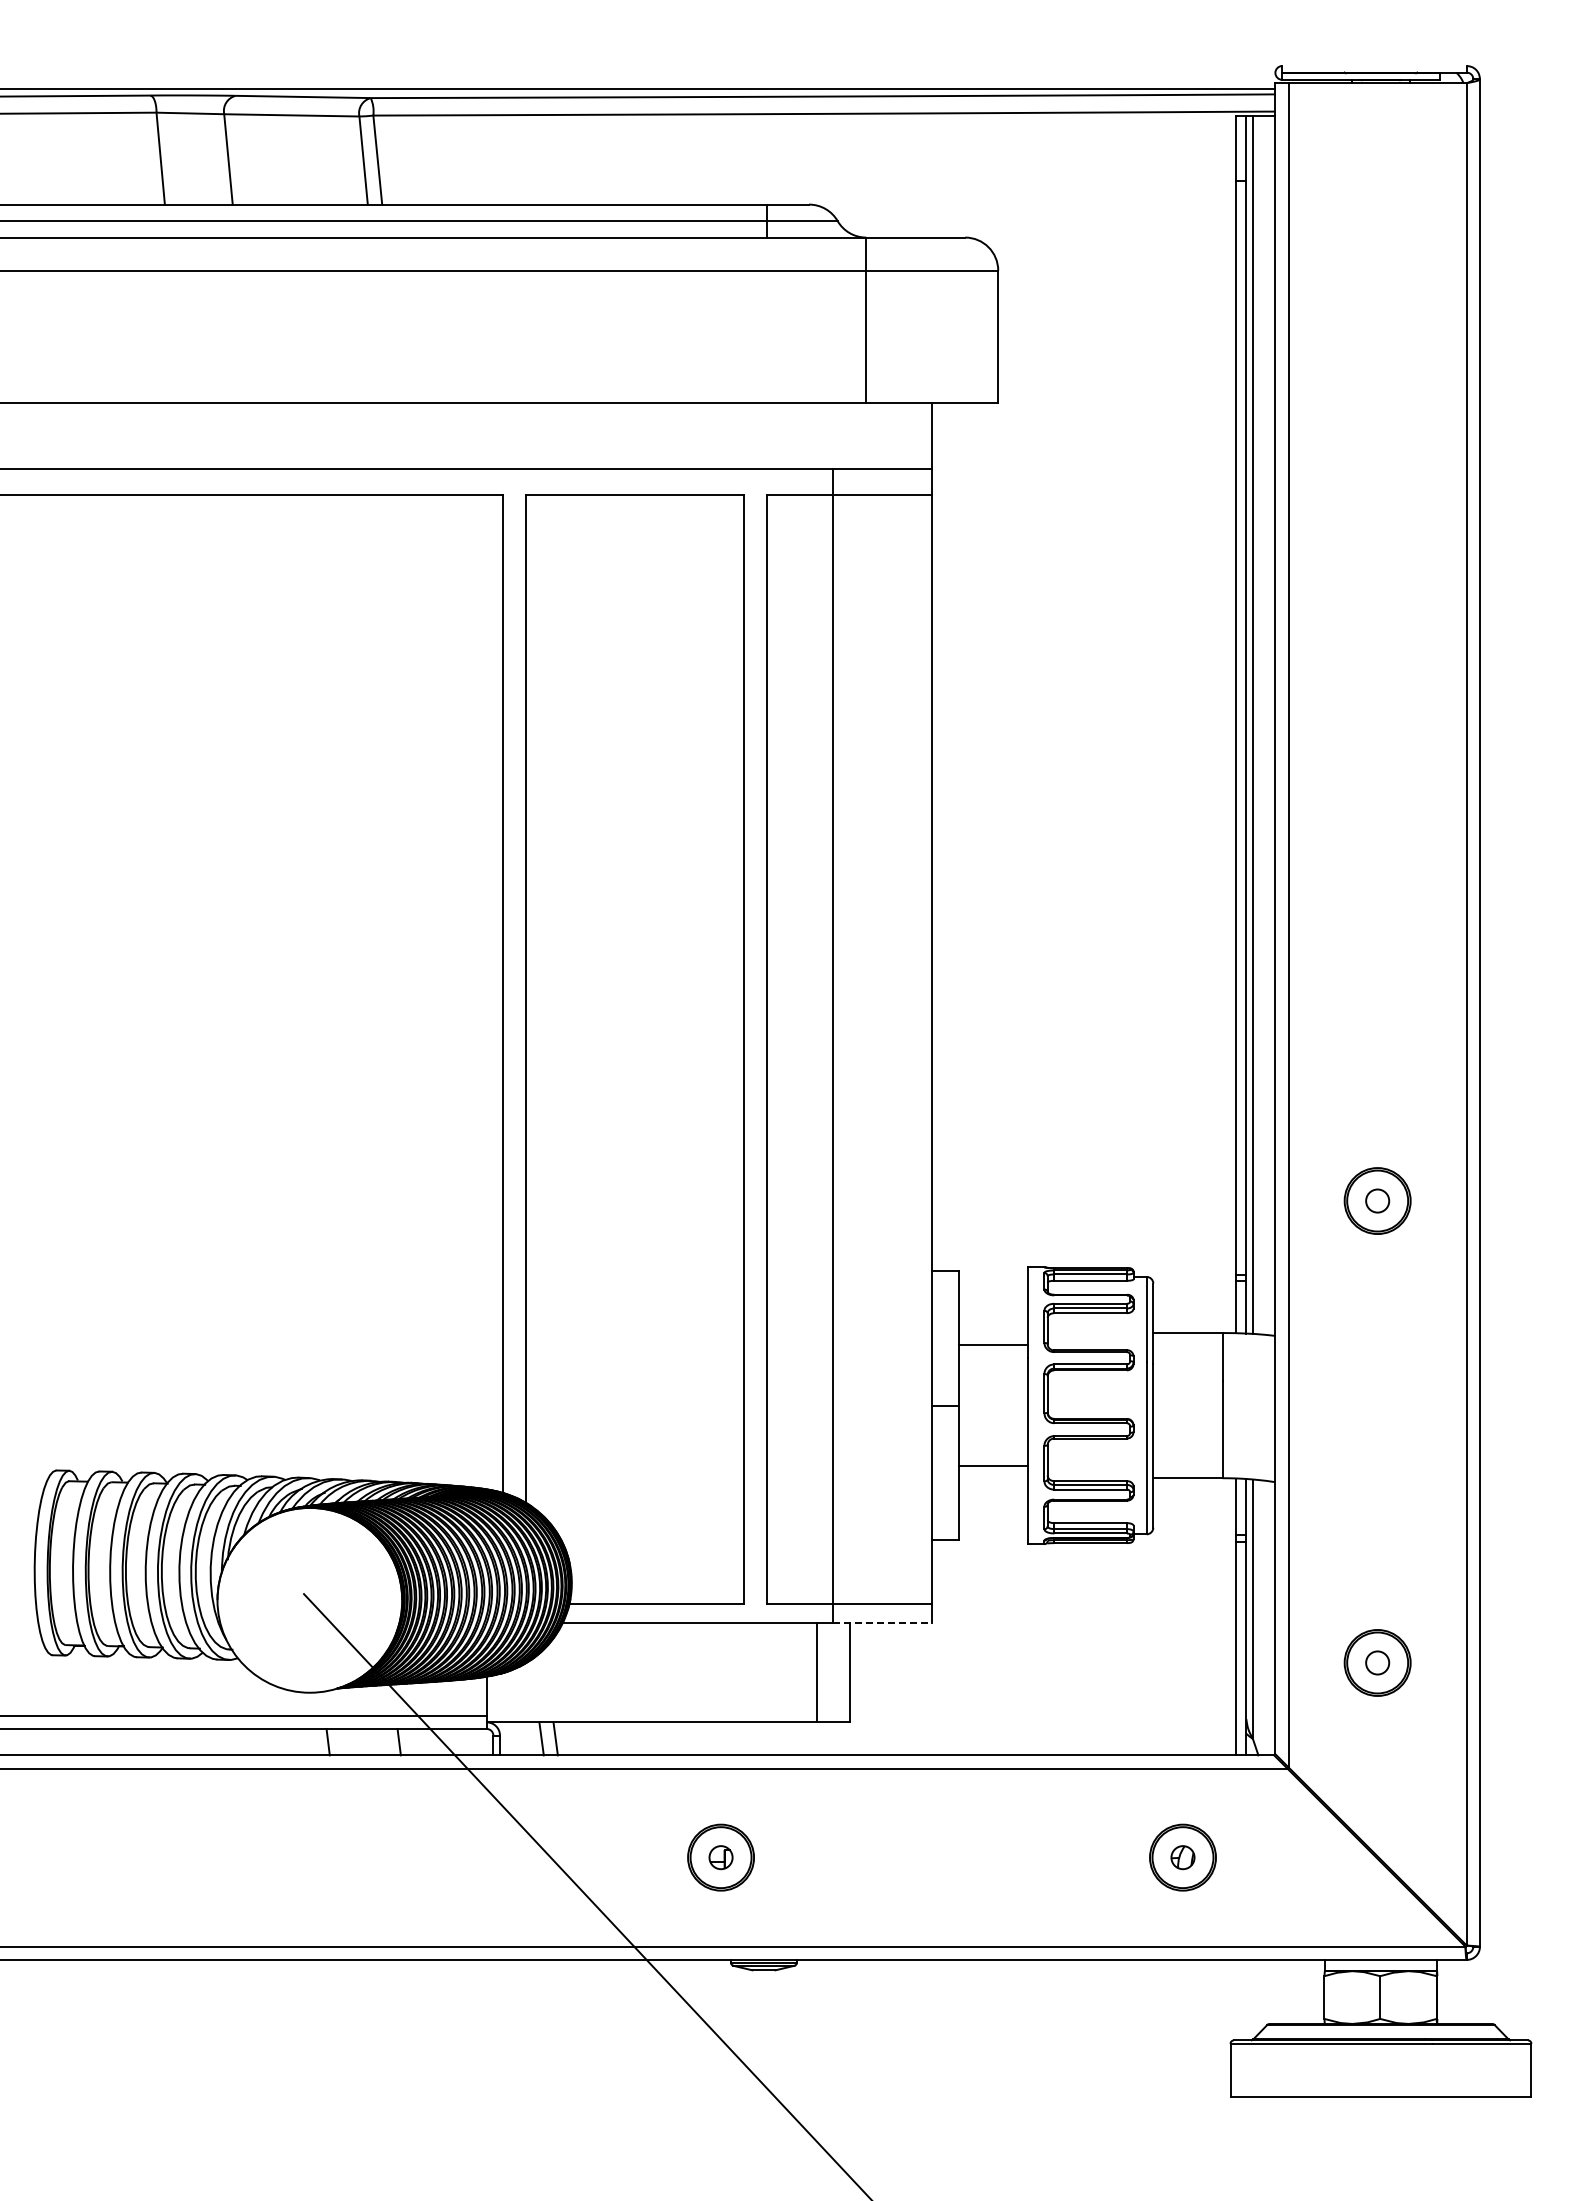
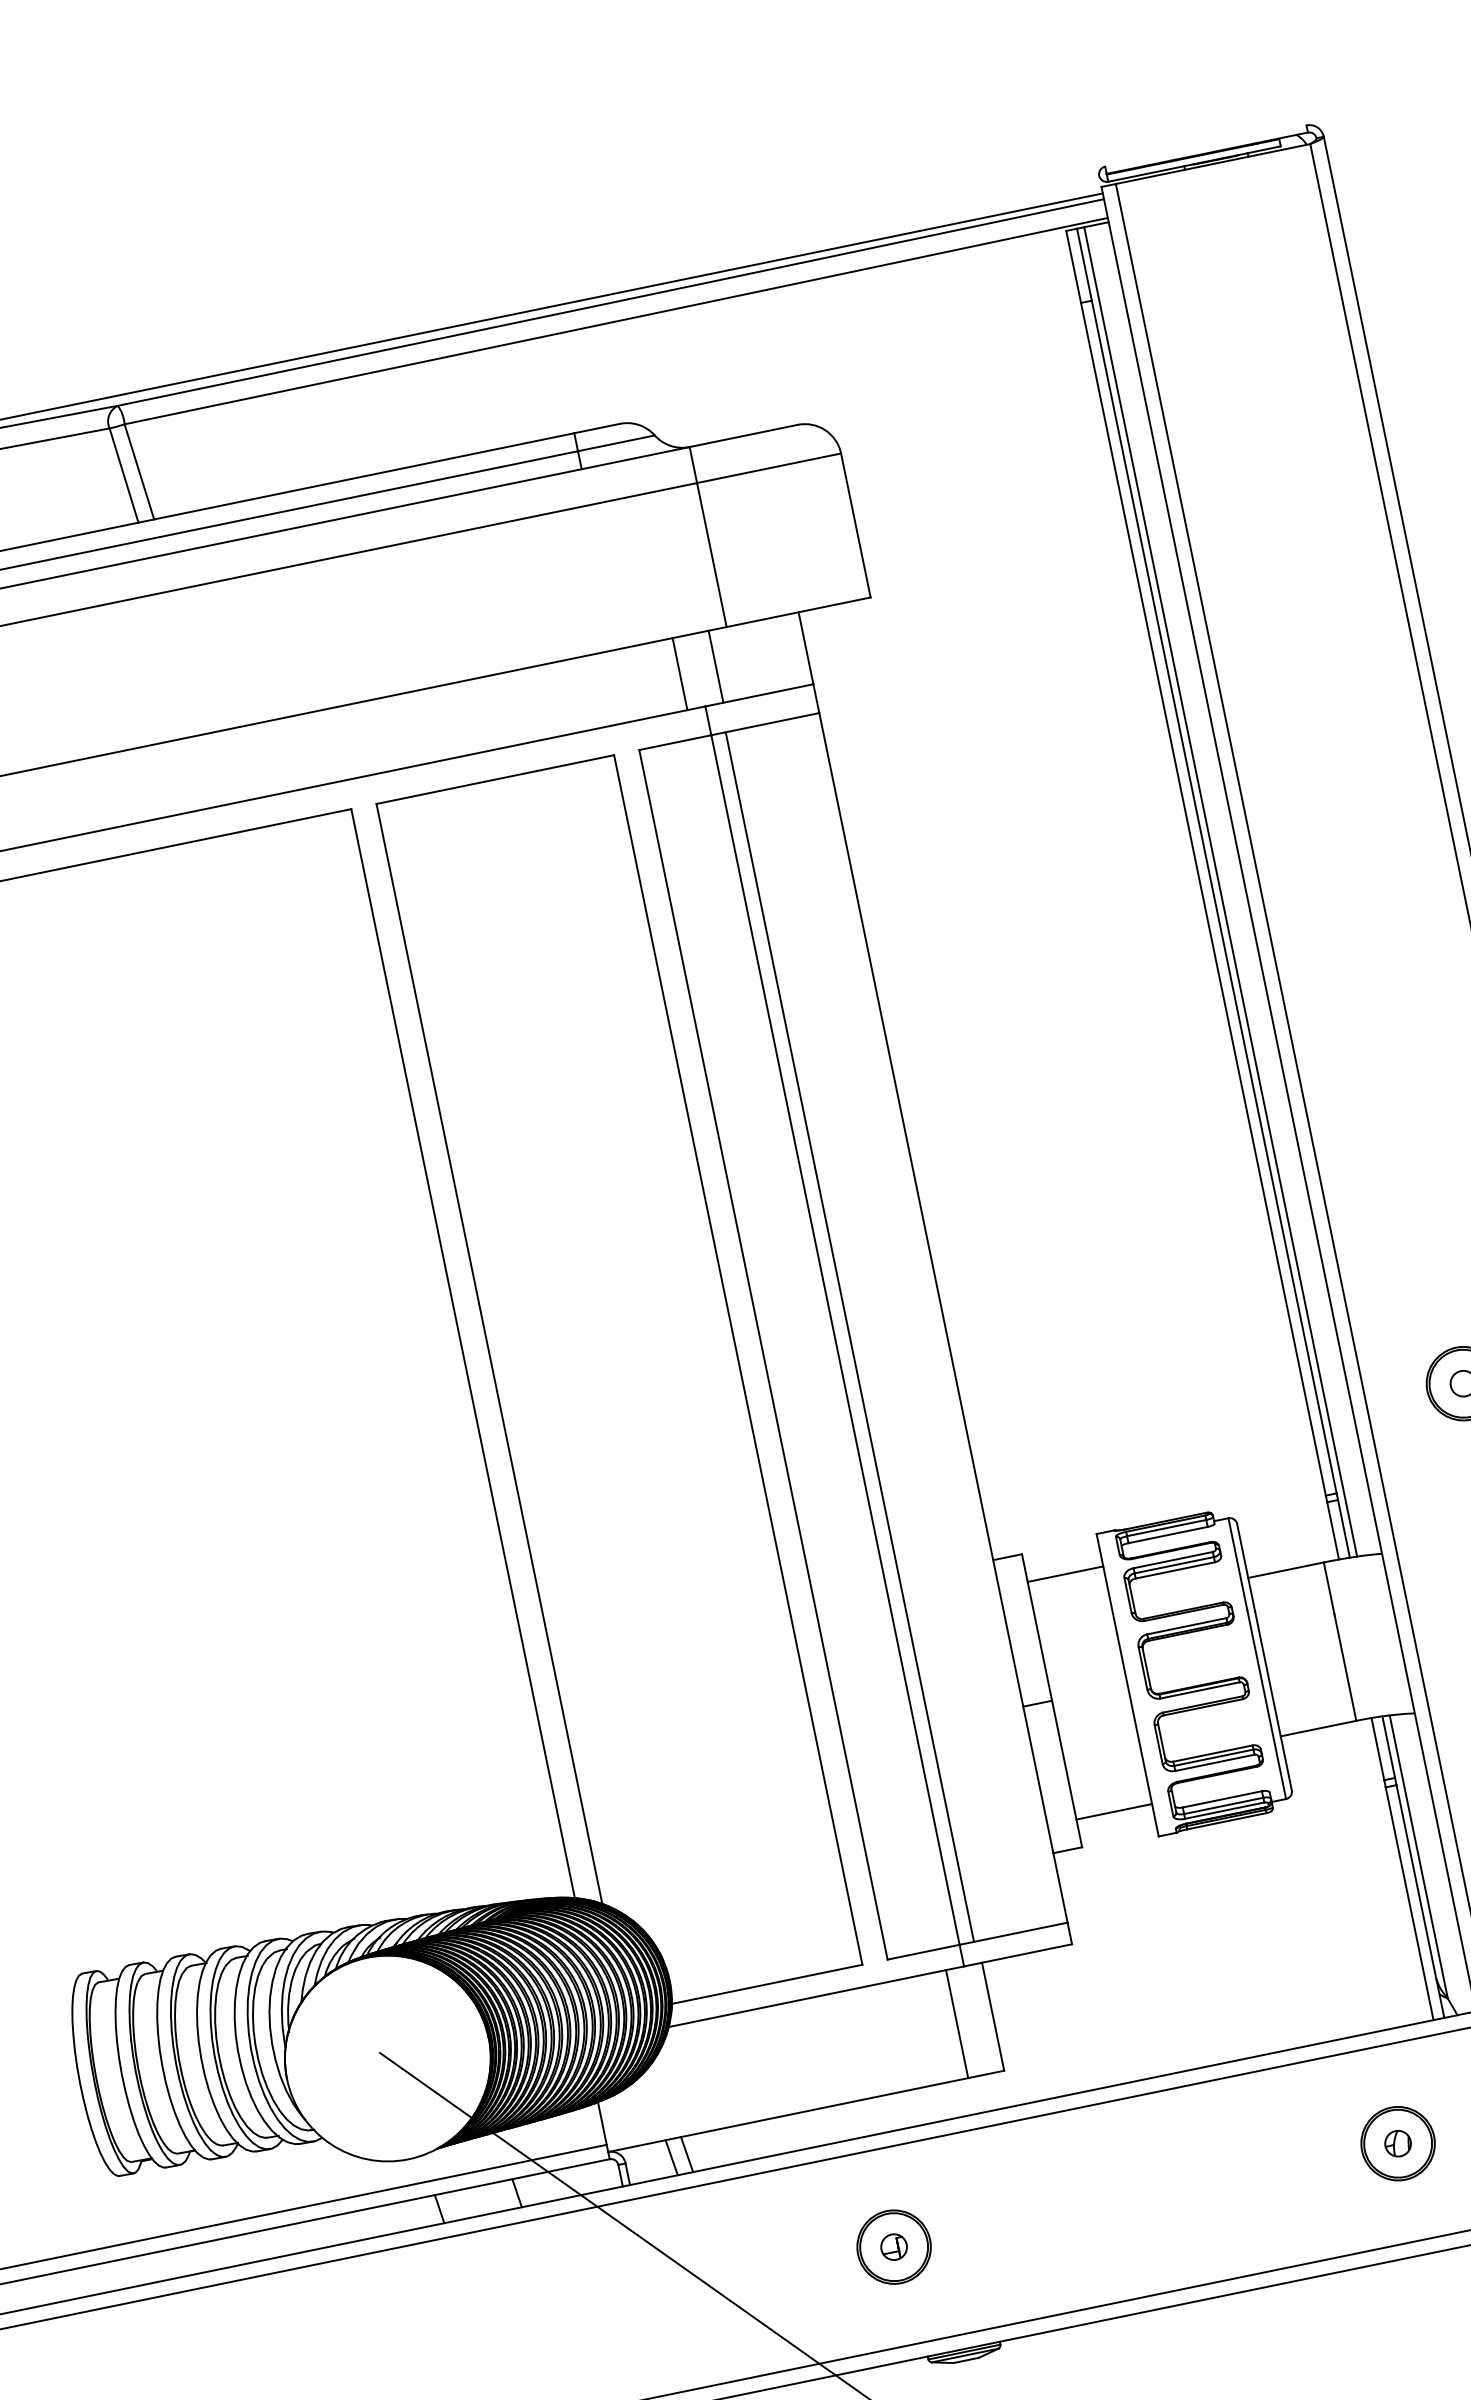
line: (816, 435) -> (679, 674), added
line: (849, 435) -> (715, 666), added
line: (846, 1048) -> (849, 1336), added
line: (992, 1344) -> (1064, 1574), moved
line: (992, 1465) -> (1113, 1811), moved
line: (883, 1623) -> (1018, 1955), dashed -> solid

